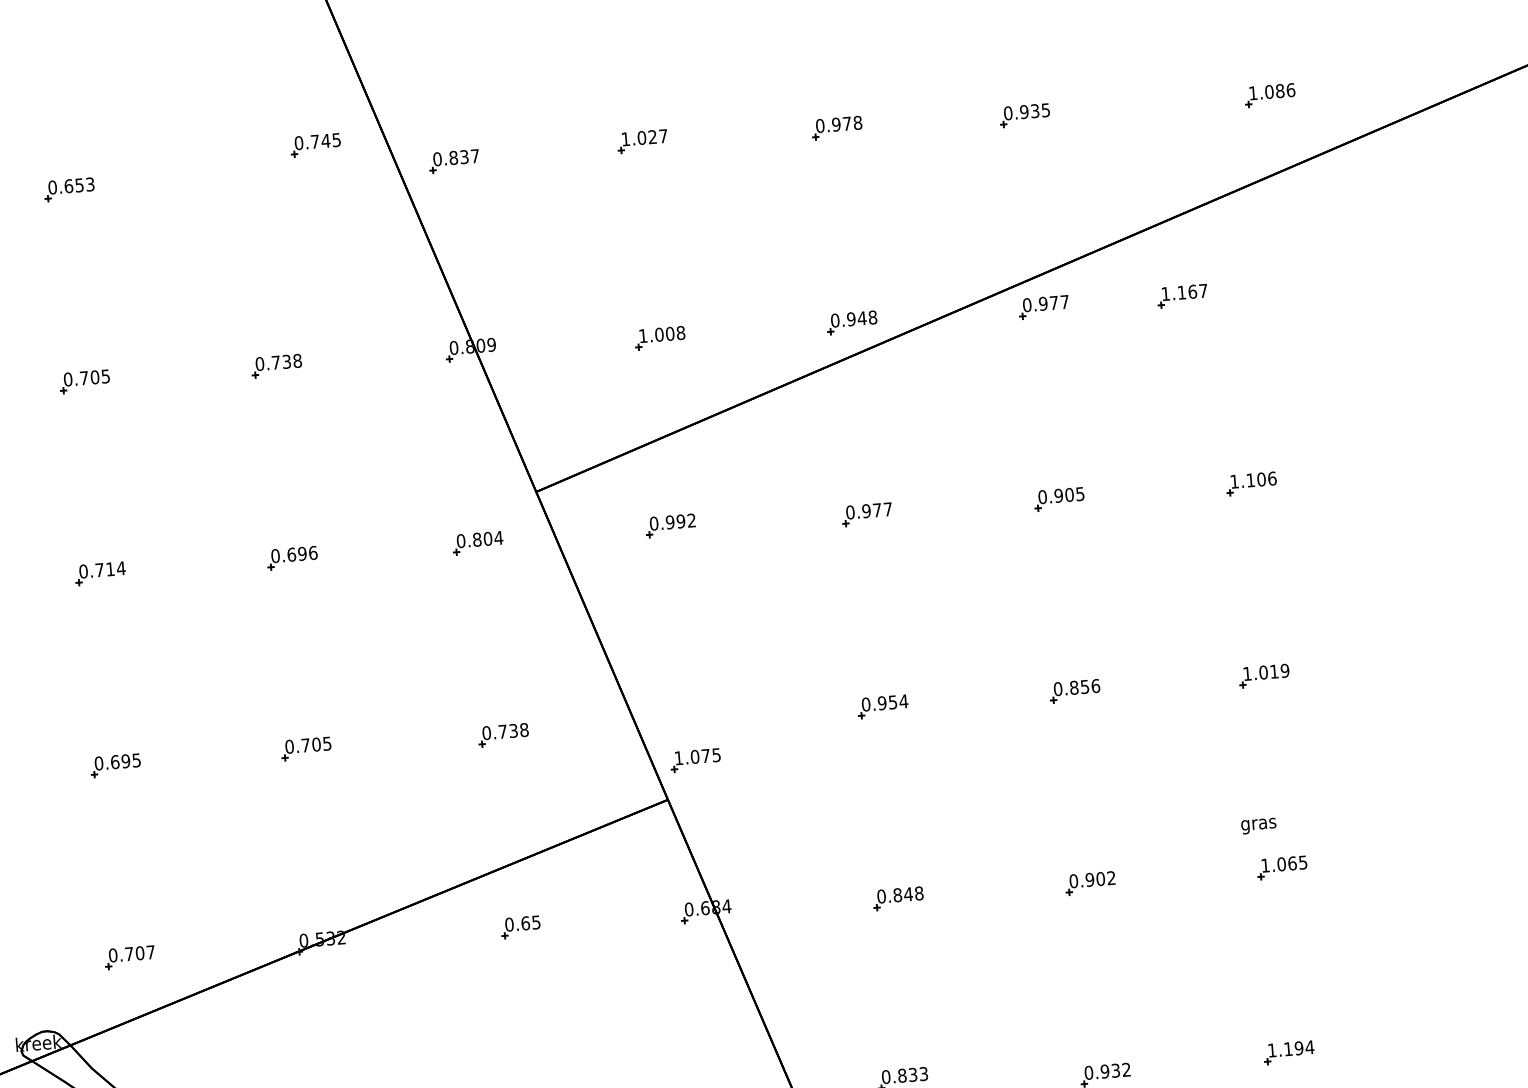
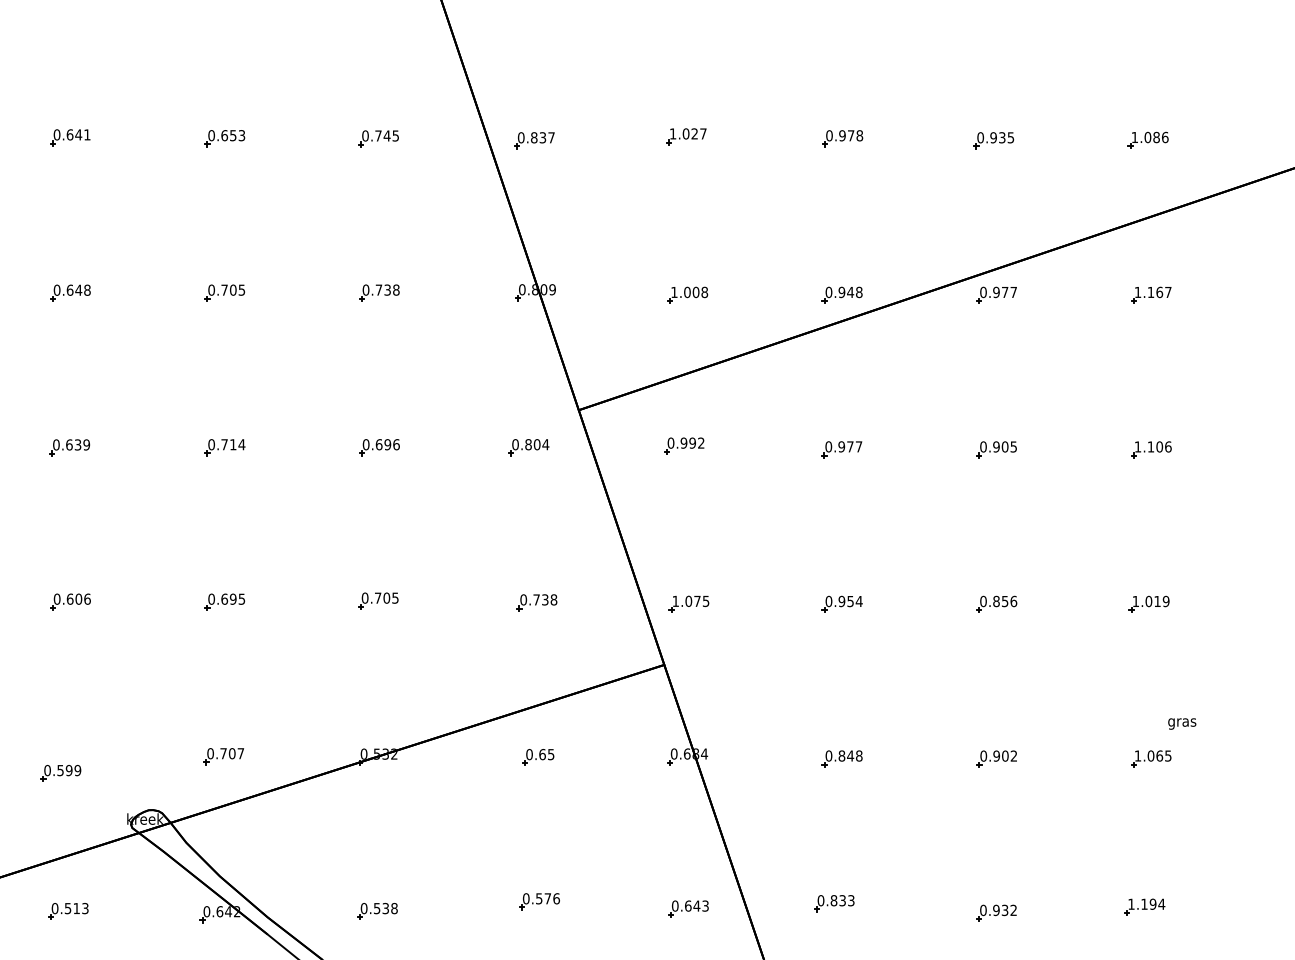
part: (1269, 94) -> (1147, 139), moved
part: (315, 144) -> (378, 138), moved
part: (1182, 295) -> (1151, 294), moved
part: (694, 759) -> (688, 603), moved
text: (1259, 825) -> (1182, 723), moved

